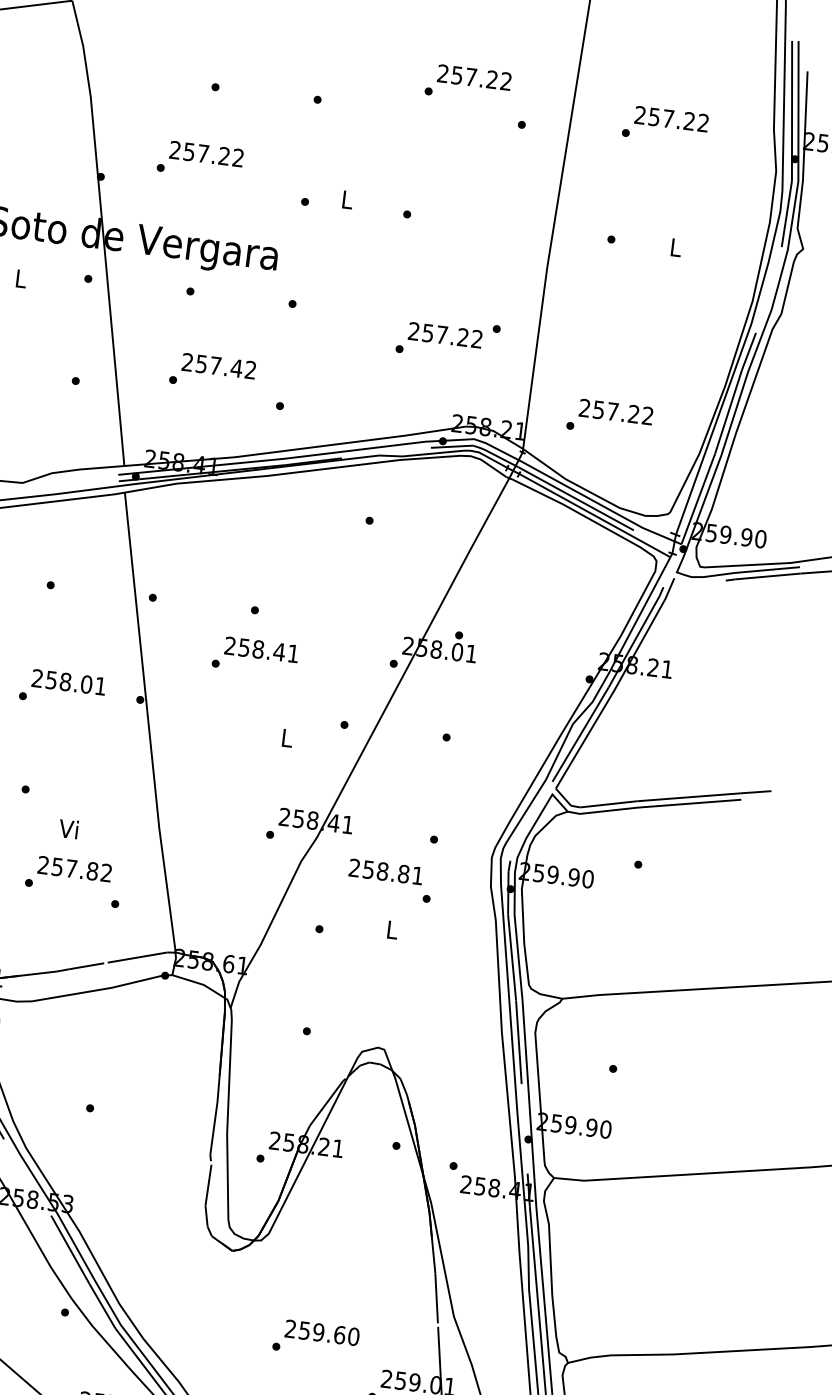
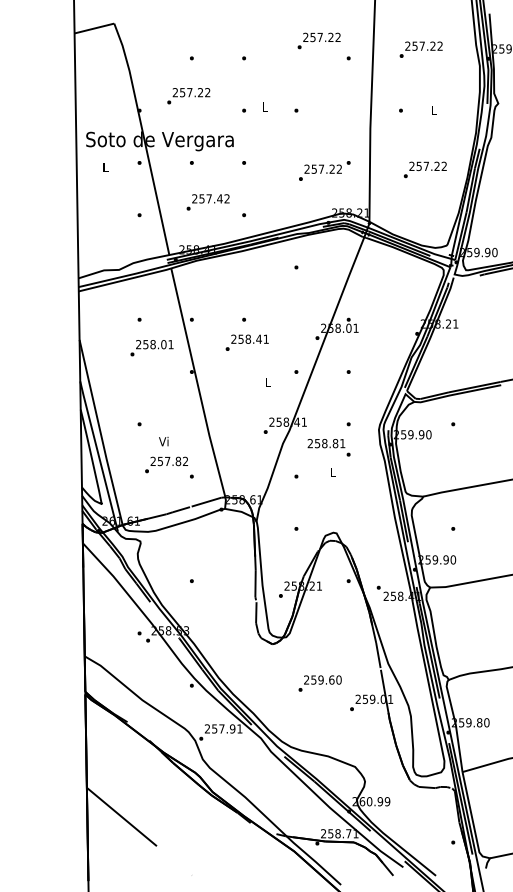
text: (608, 417) -> (424, 169), moved
text: (61, 689) -> (151, 348), moved

